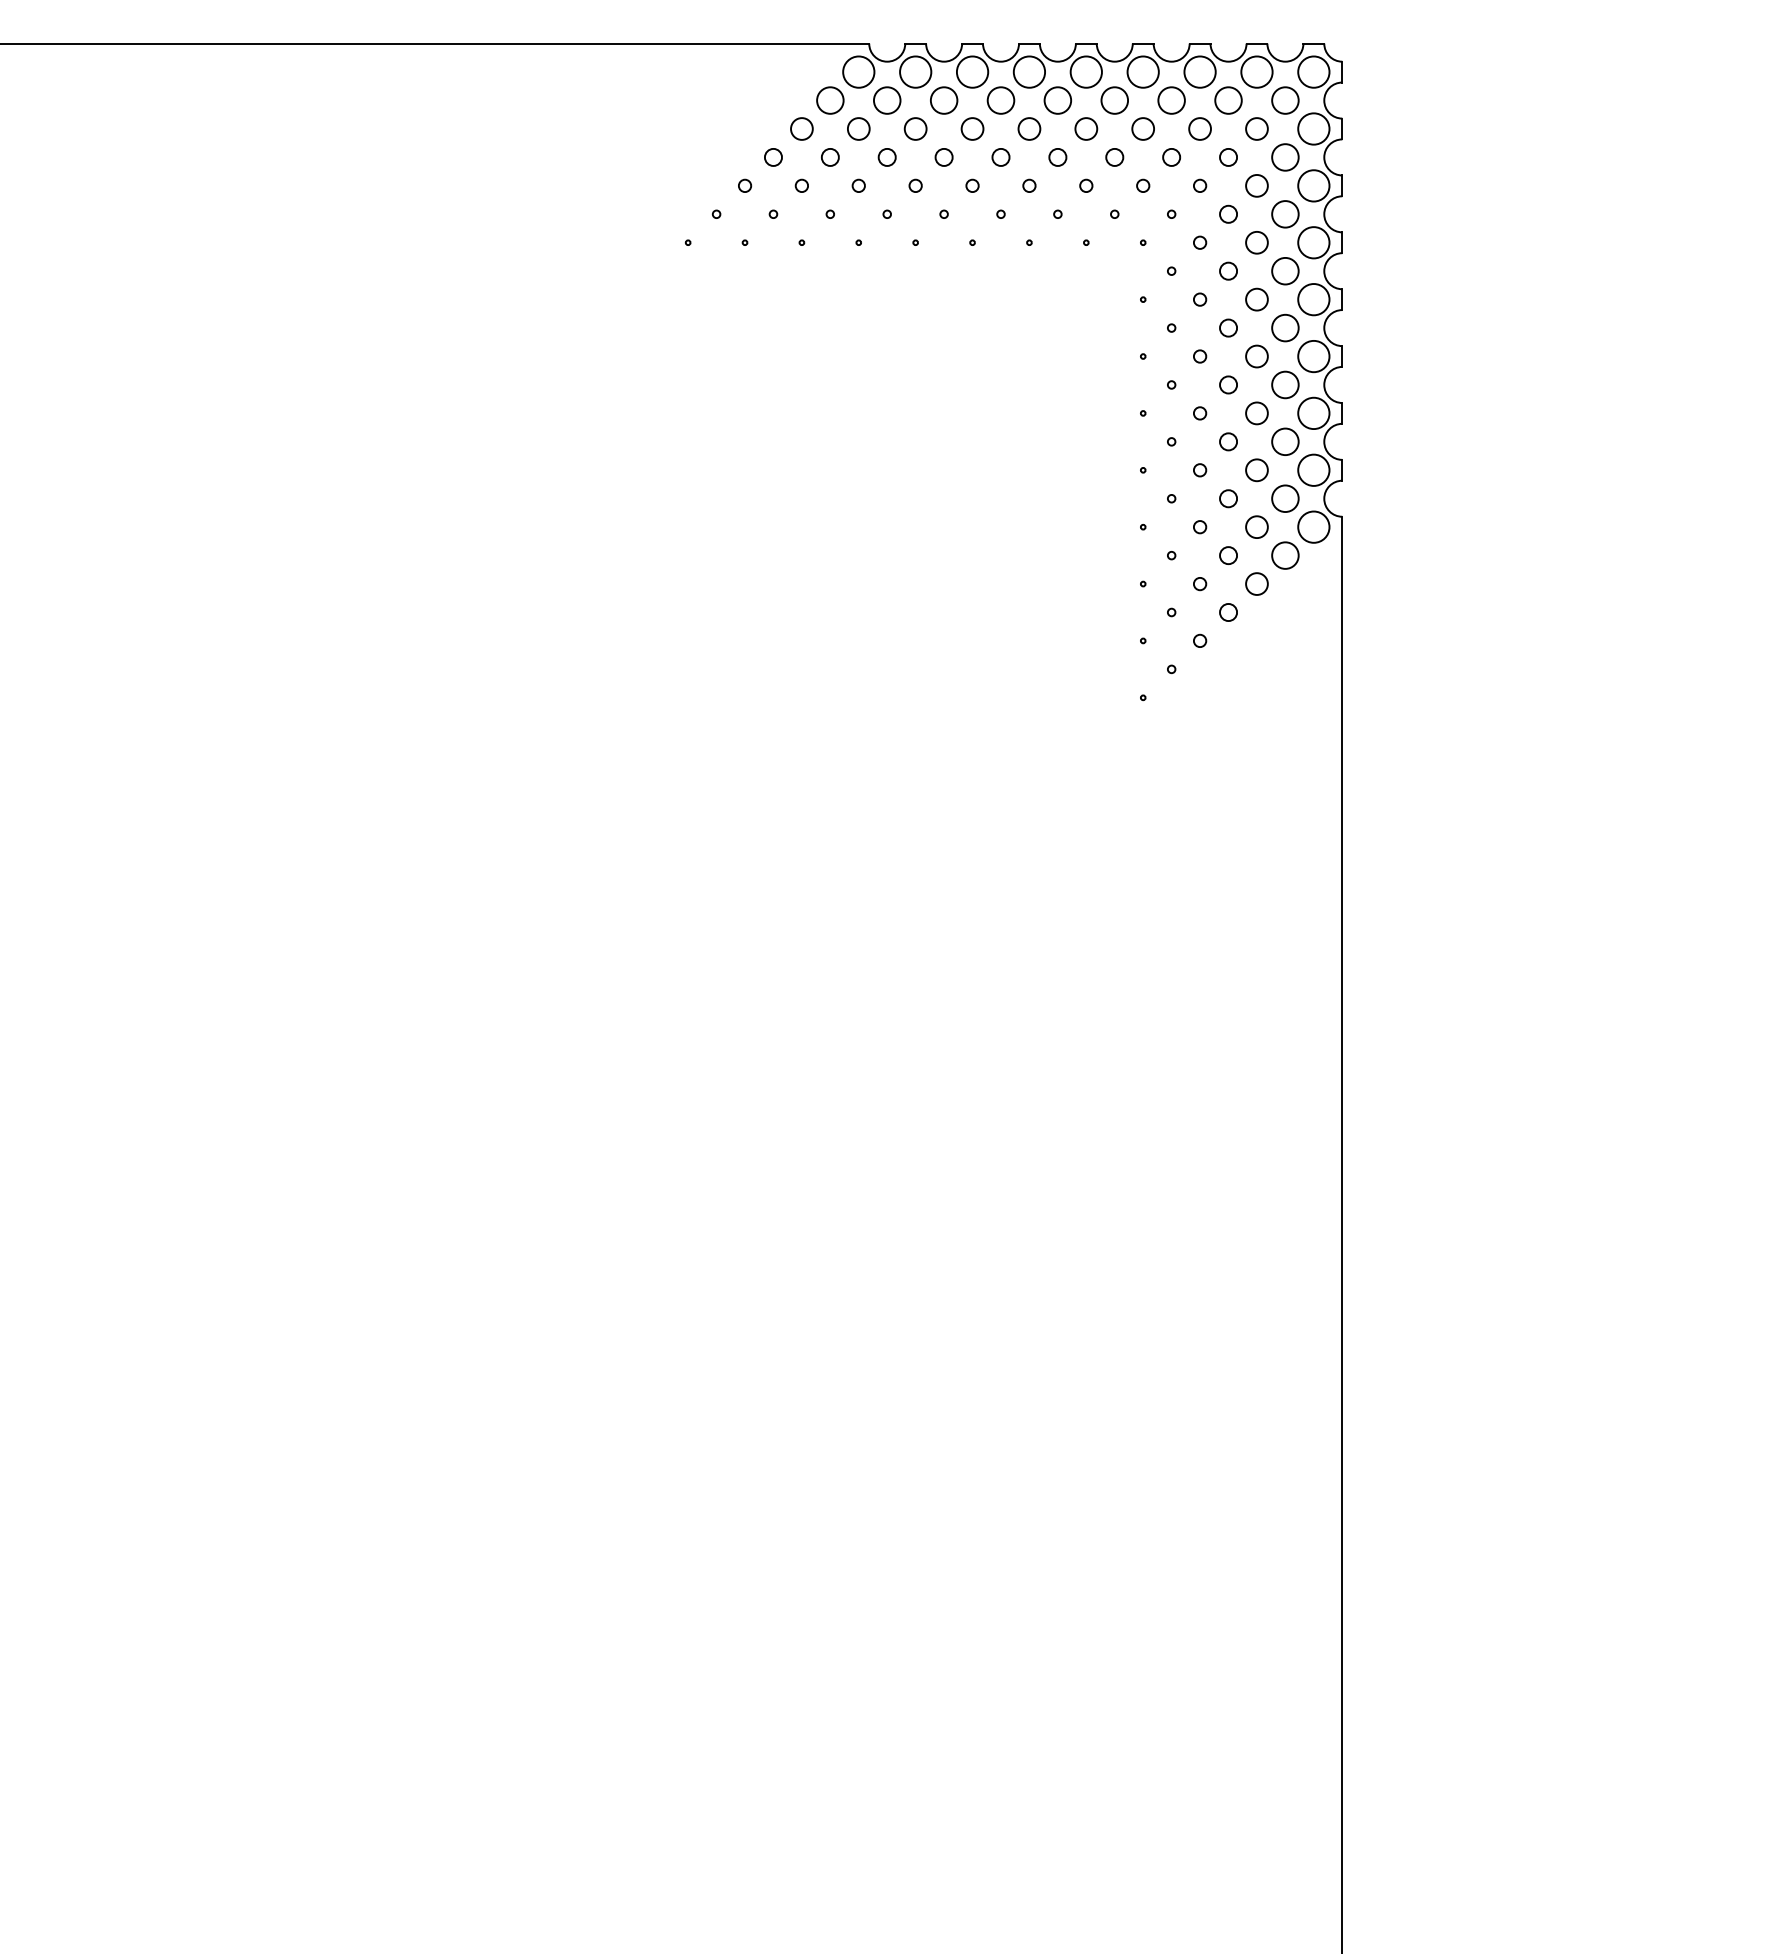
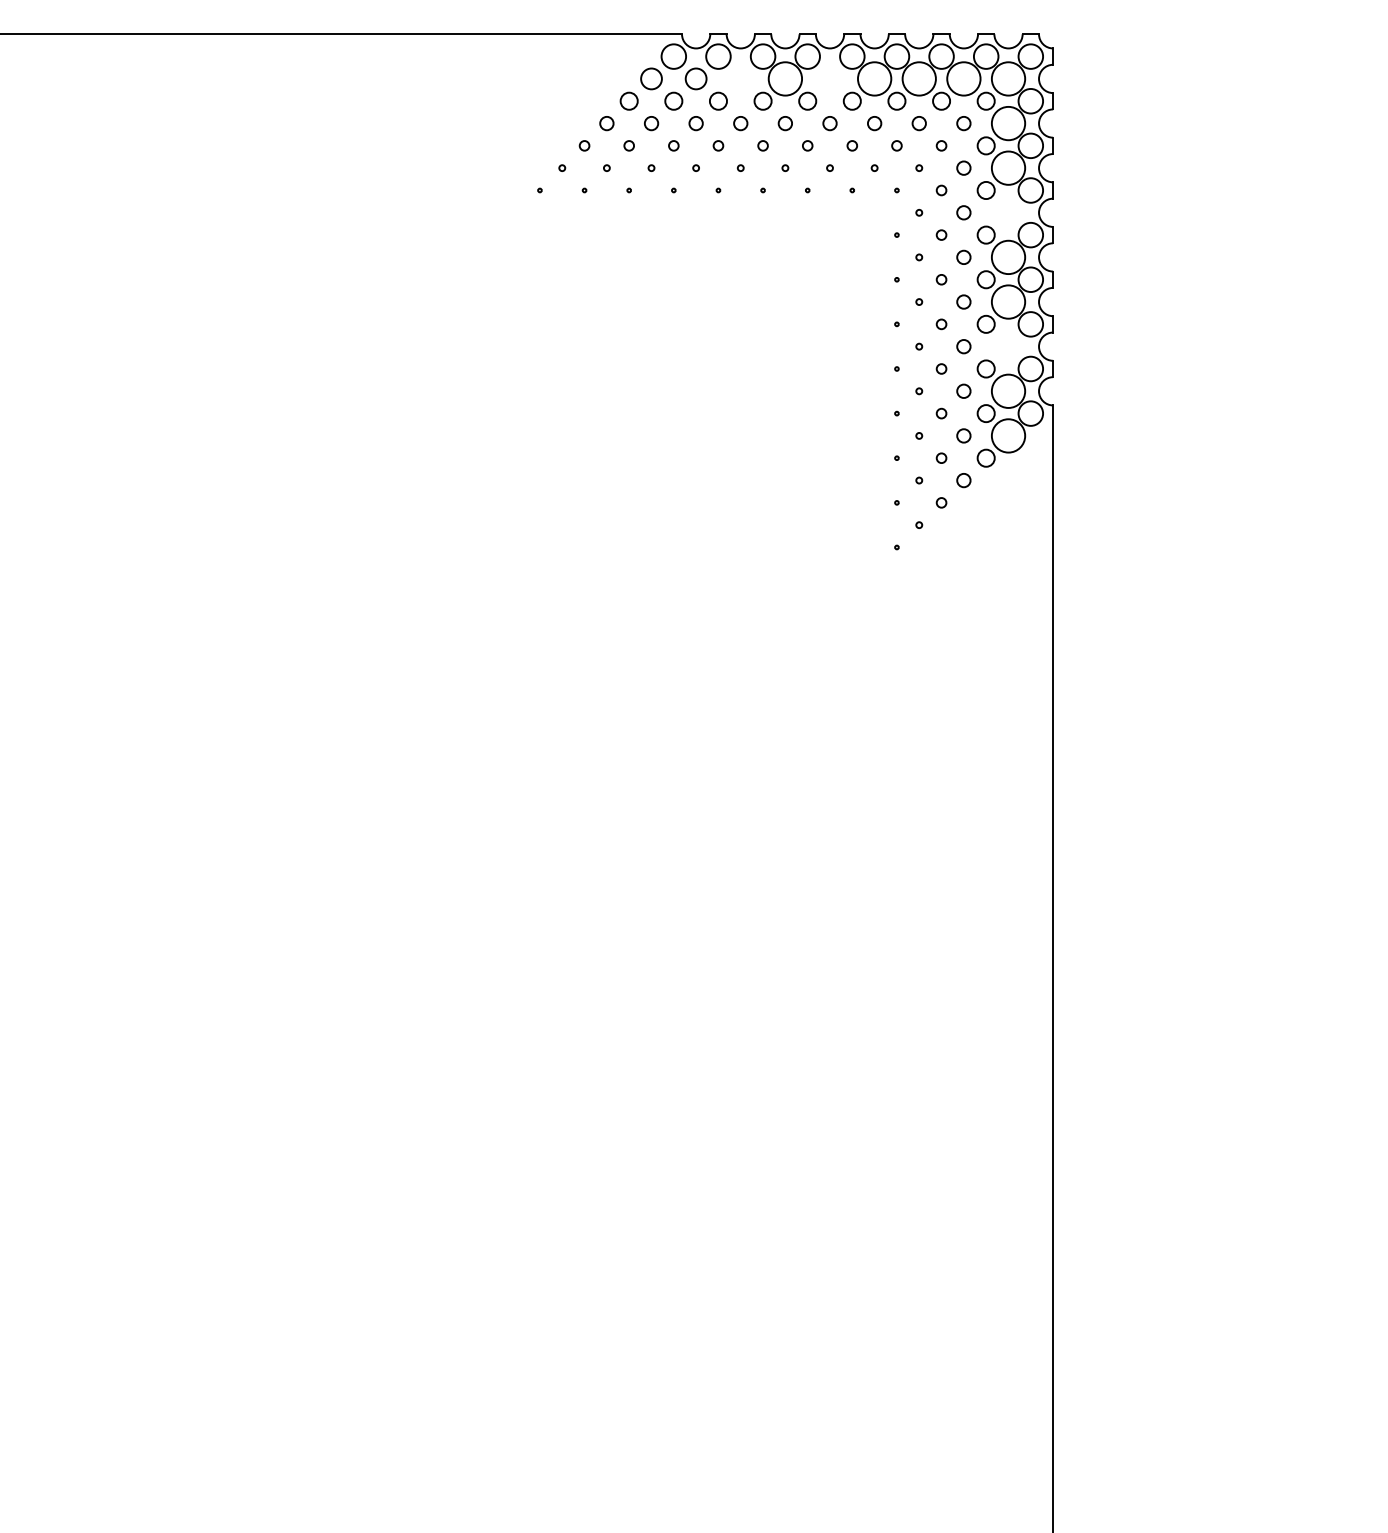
circle: (944, 100) -> (741, 78), removed
circle: (1000, 100) -> (785, 78), size x1.6
circle: (1057, 100) -> (829, 78), removed
circle: (1114, 100) -> (874, 78), size x1.6
circle: (1171, 100) -> (919, 78), size x1.6
circle: (1228, 100) -> (963, 78), size x1.6
circle: (1285, 100) -> (1008, 78), size x1.6
circle: (1285, 157) -> (1008, 123), size x1.6
circle: (1285, 214) -> (1008, 168), size x1.6
circle: (1285, 271) -> (1008, 213), removed
circle: (1285, 327) -> (1008, 256), size x1.6
circle: (1285, 384) -> (1008, 301), size x1.6
circle: (1285, 441) -> (1008, 346), removed
circle: (1285, 498) -> (1008, 391), size x1.6
circle: (1285, 555) -> (1008, 435), size x1.6

